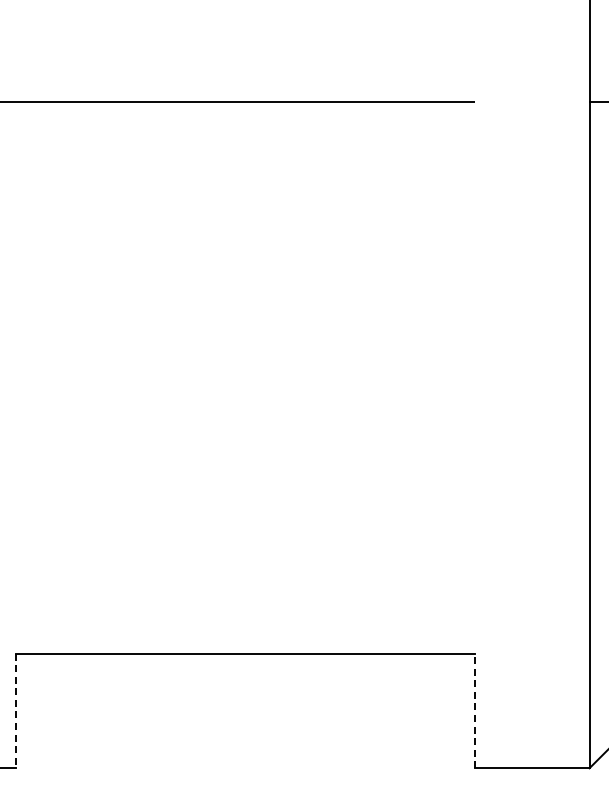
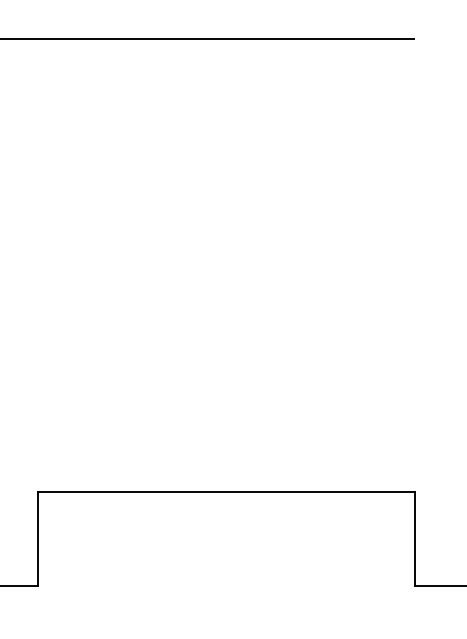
line: (474, 710) -> (415, 538), dashed -> solid
line: (15, 711) -> (38, 539), dashed -> solid

